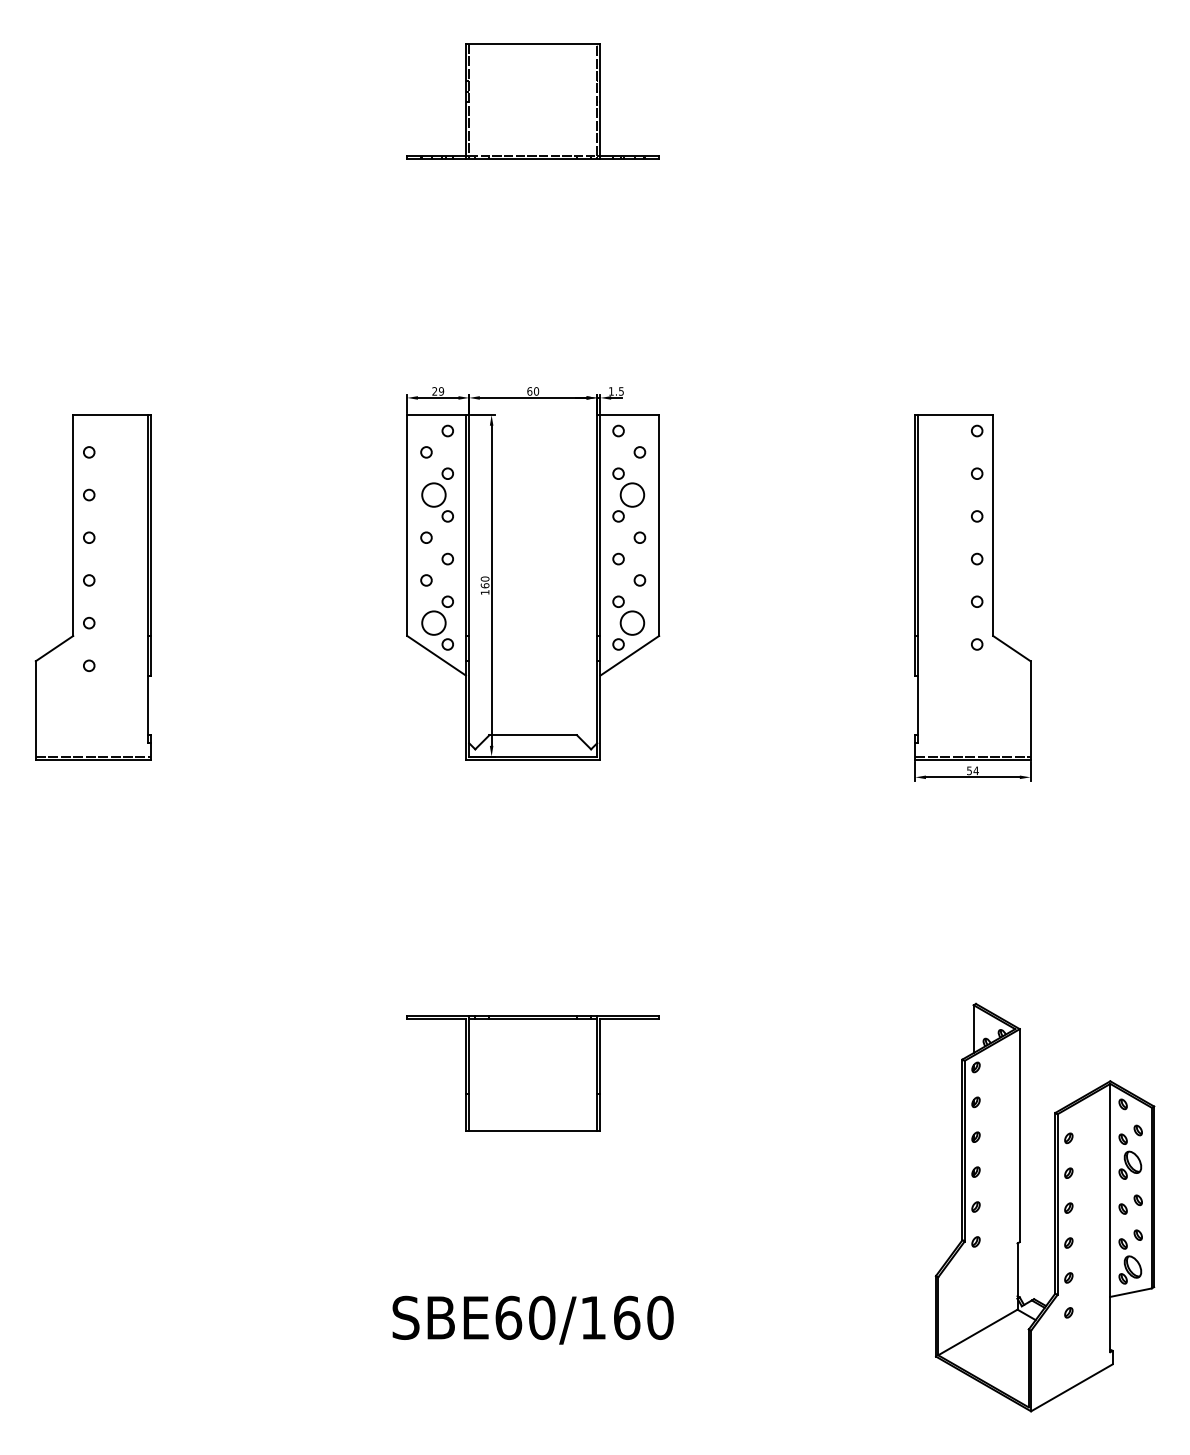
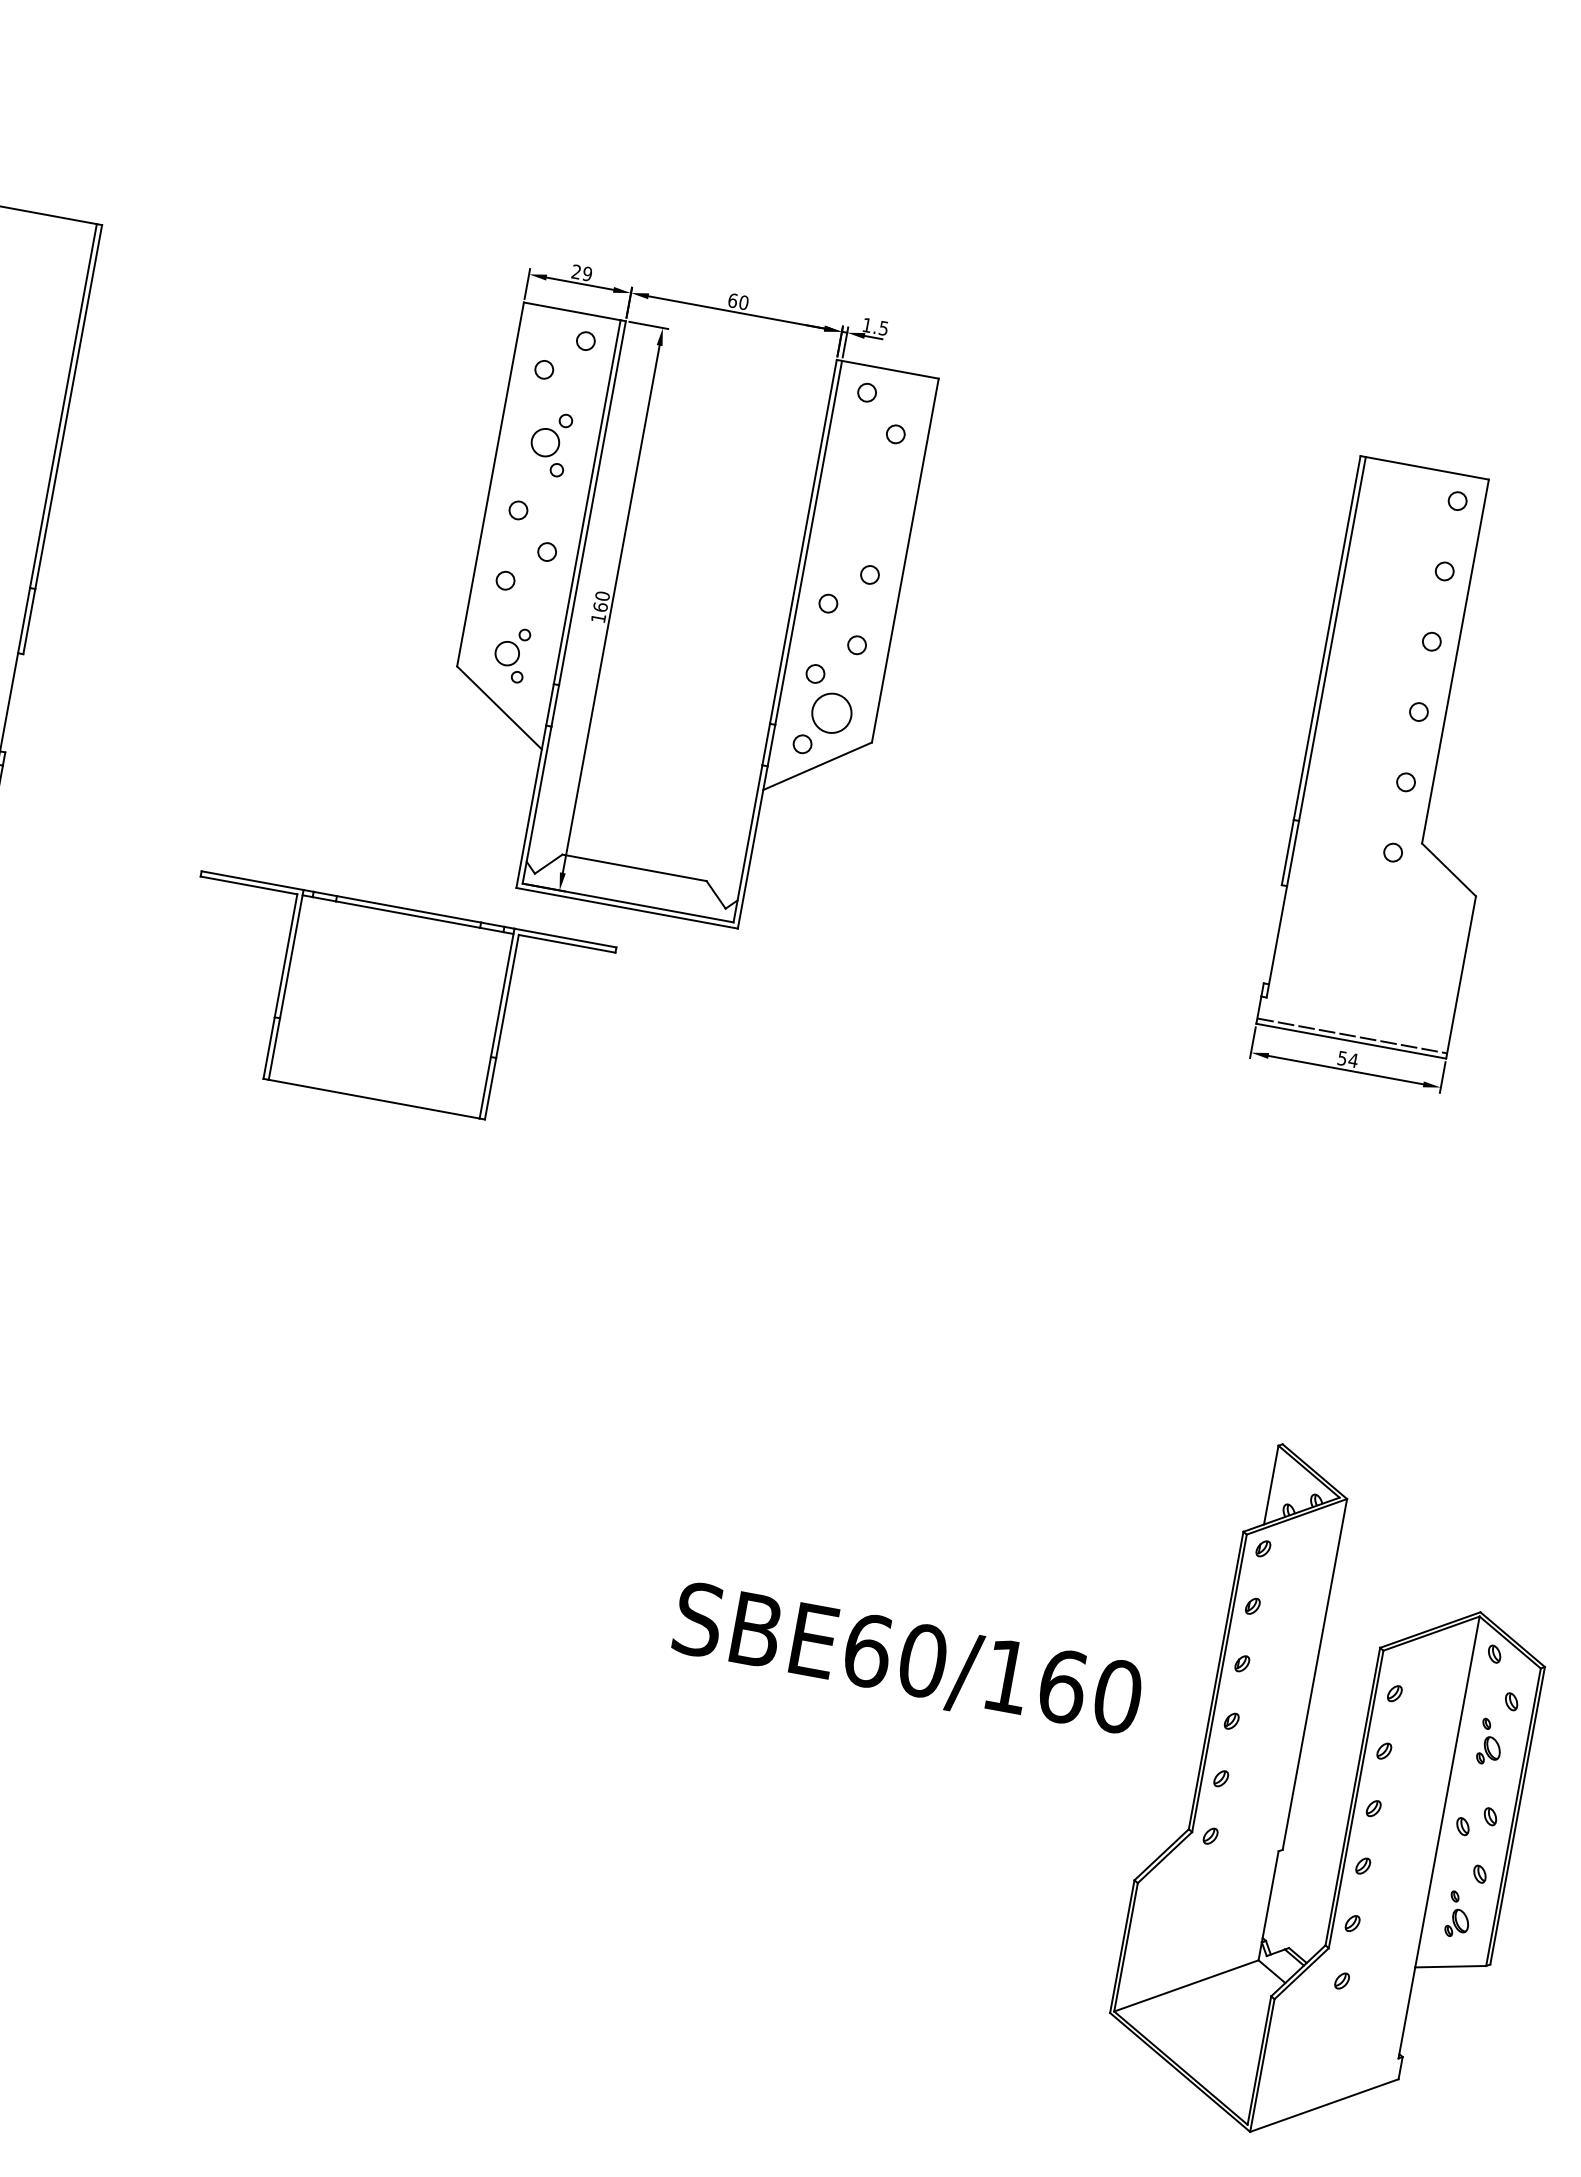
part: (437, 494) -> (549, 442), size x0.7
part: (628, 494) -> (864, 500), removed
part: (437, 622) -> (511, 653), size x0.6
part: (532, 1073) -> (390, 1004), moved
part: (1130, 1156) -> (1490, 1742), size x0.6
part: (1130, 1261) -> (1459, 1915), size x0.6
text: (532, 1319) -> (906, 1660), moved

